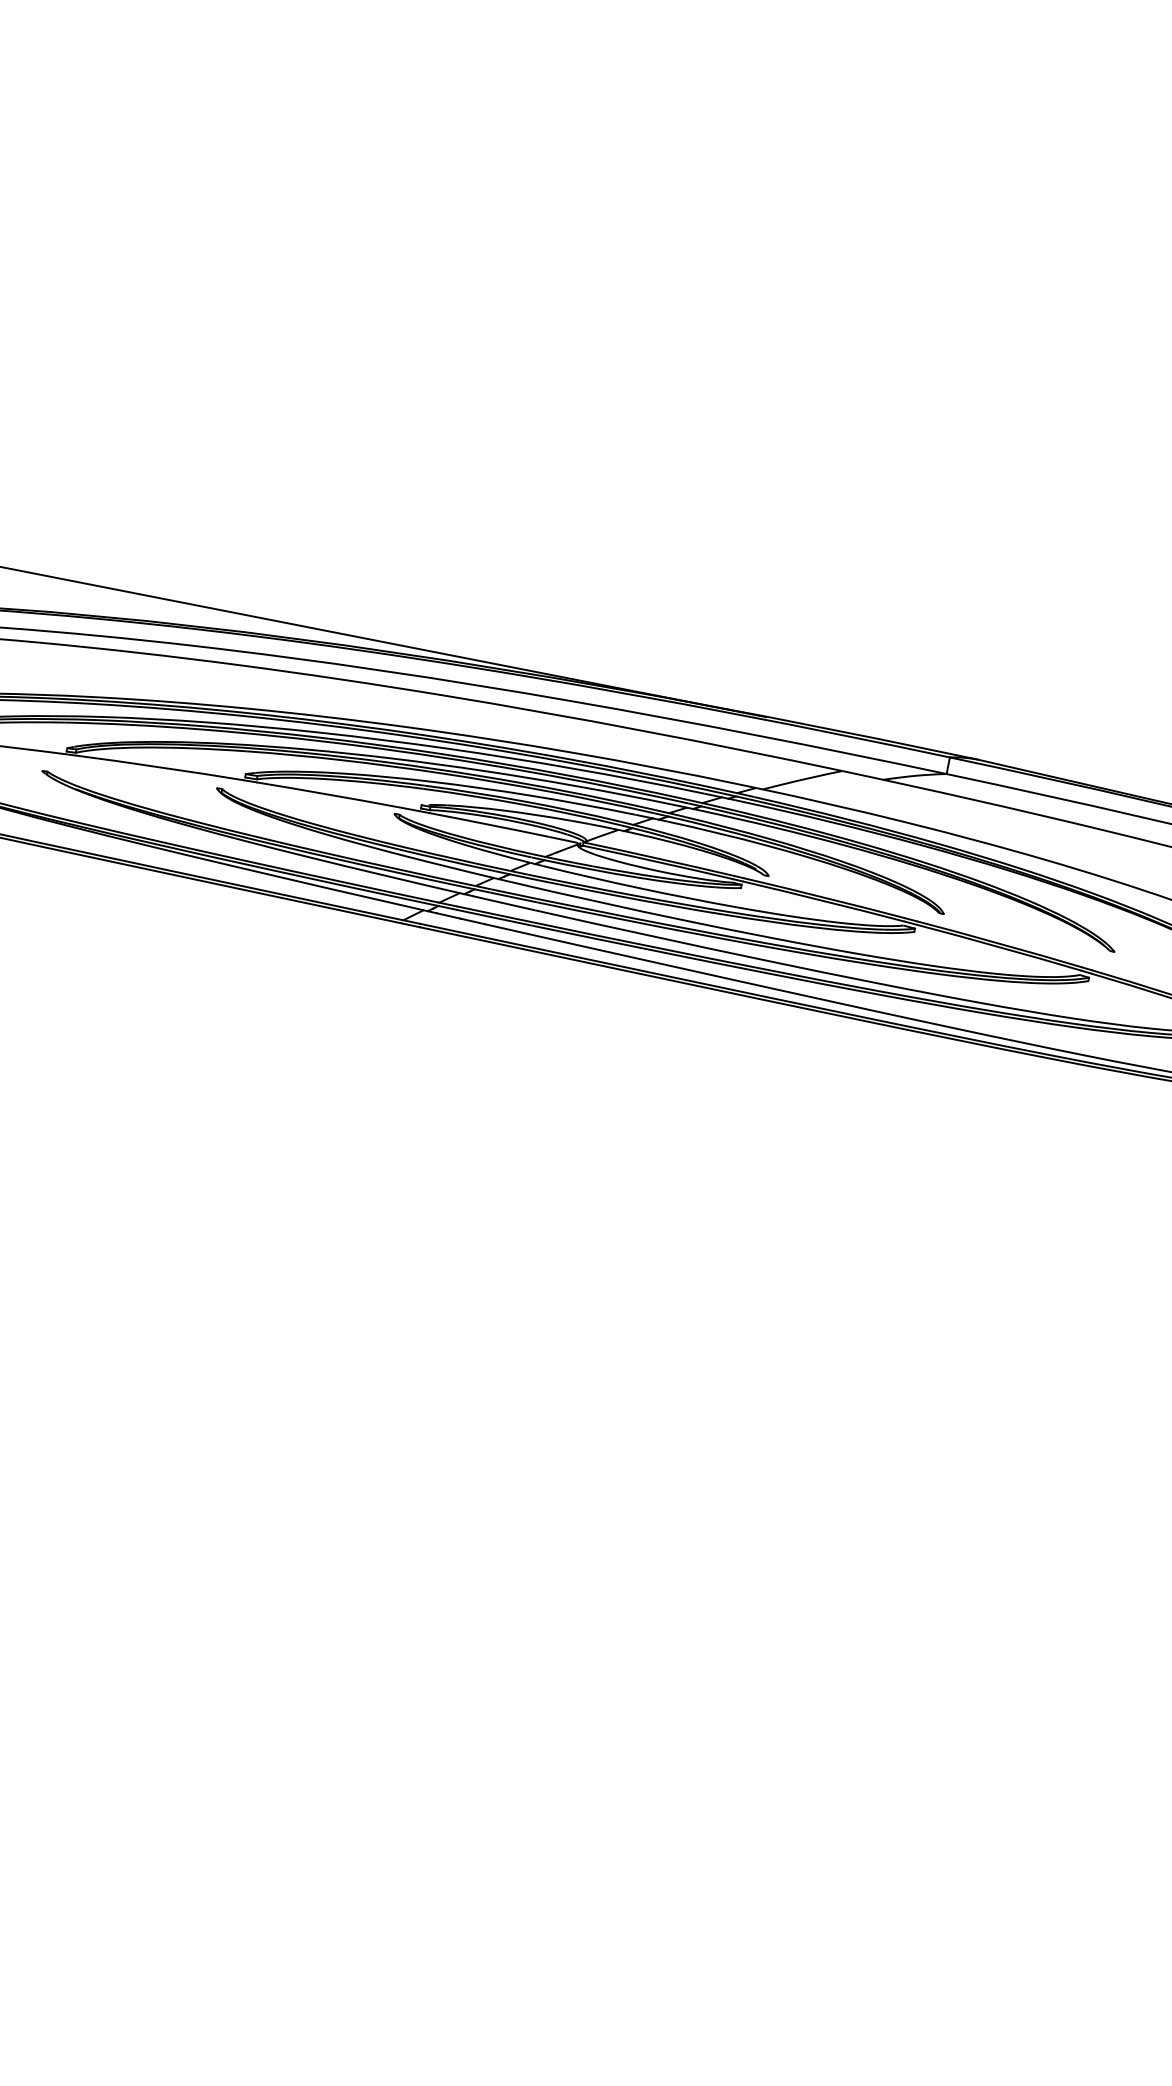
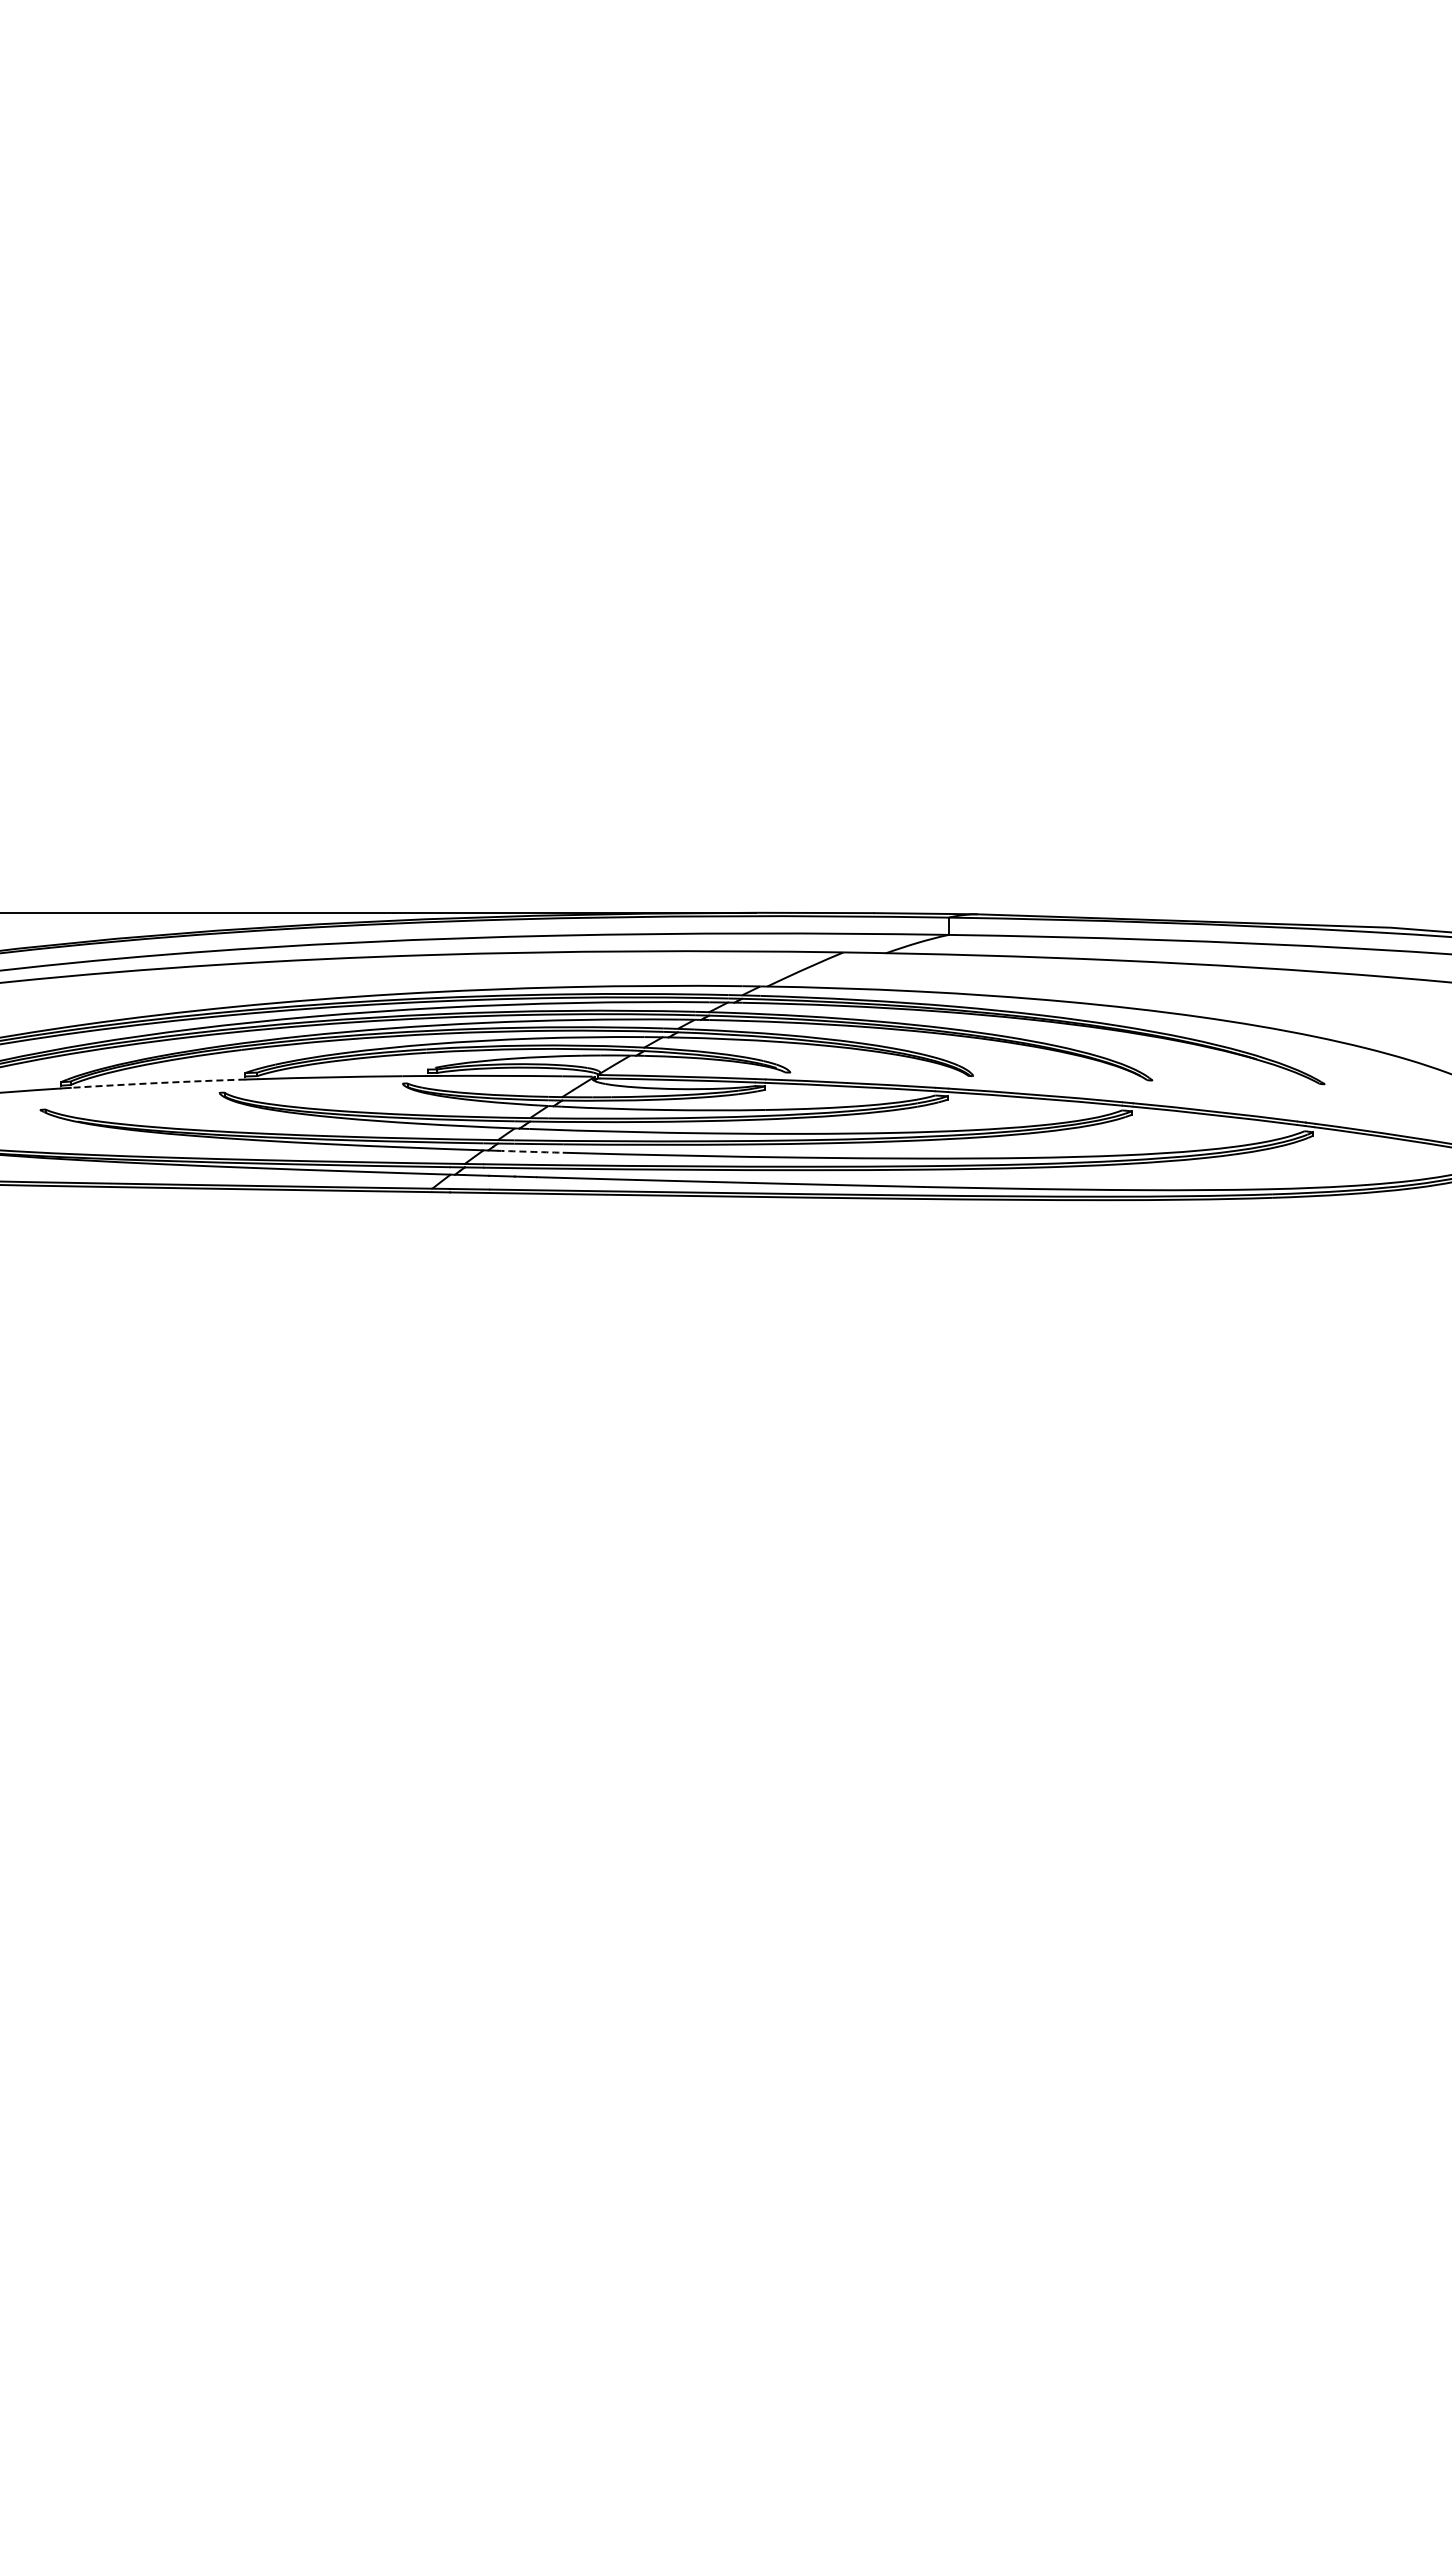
arc: (160, 767) -> (158, 1083), solid -> dashed
arc: (504, 903) -> (530, 1151), solid -> dashed

